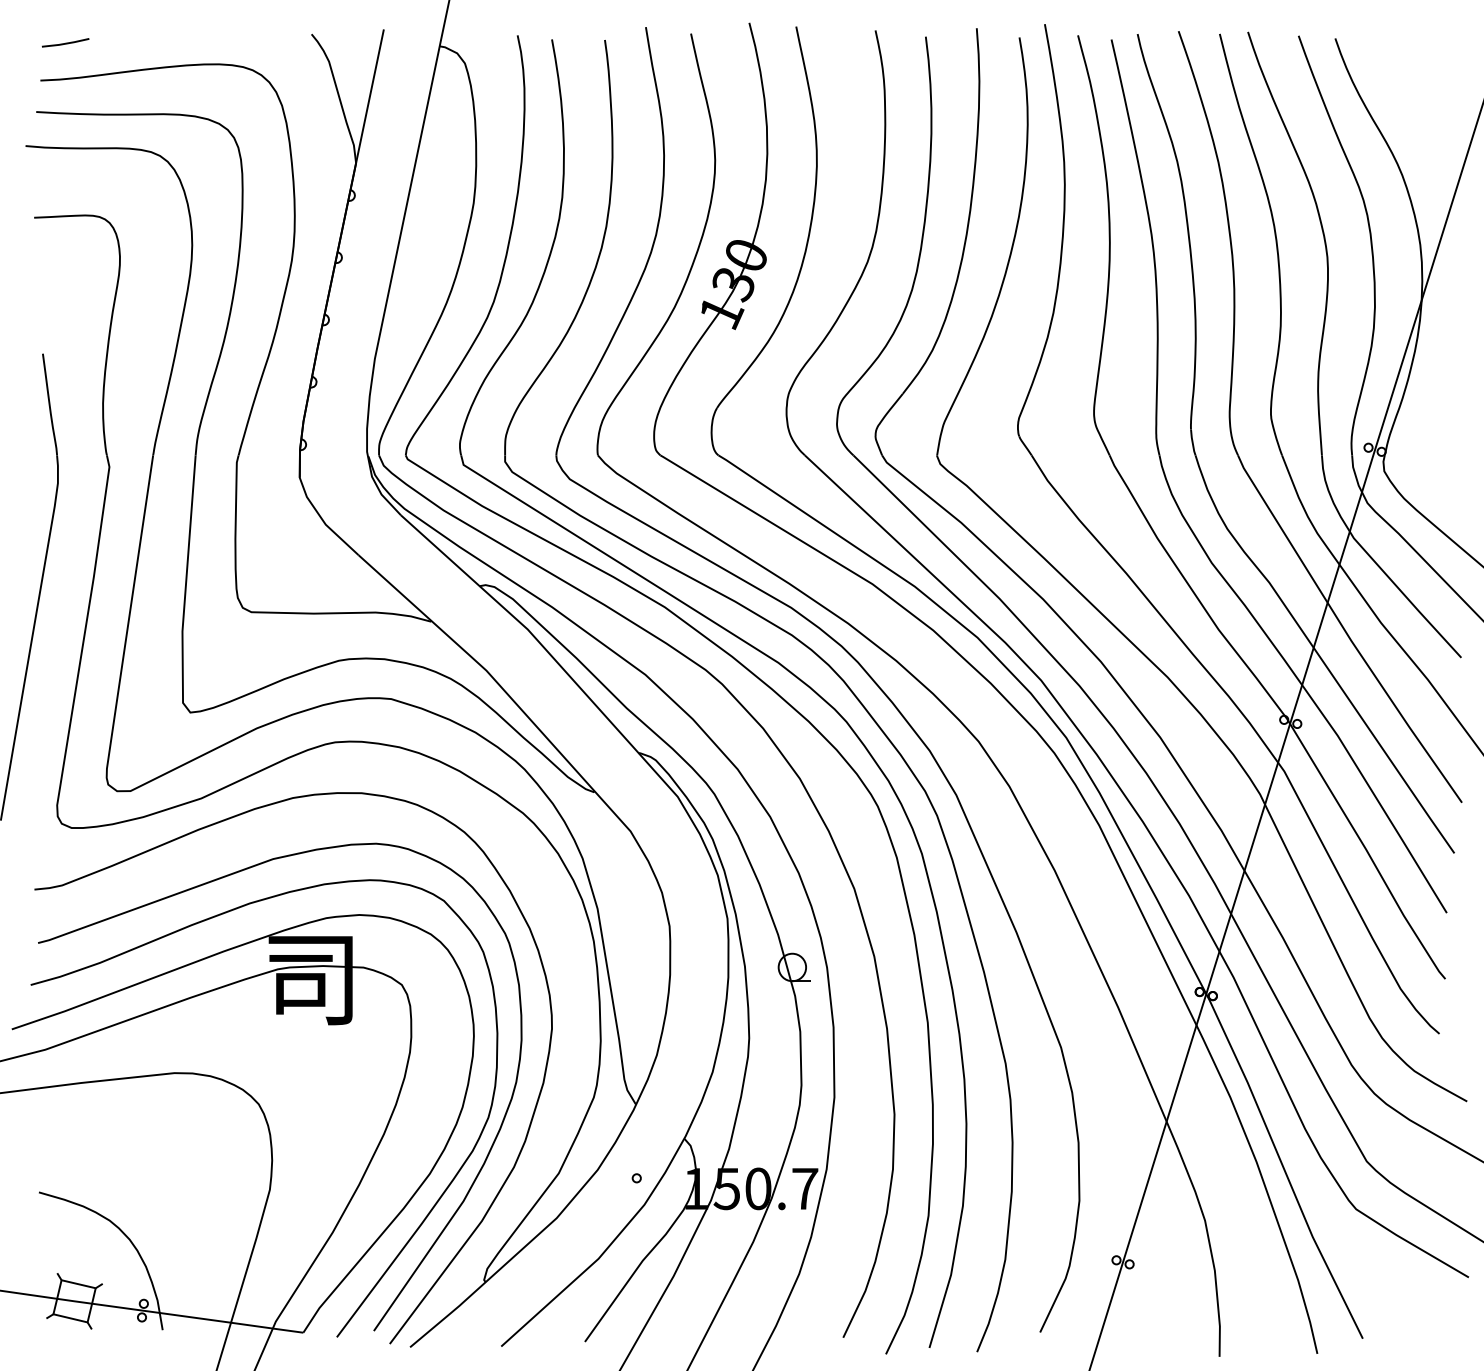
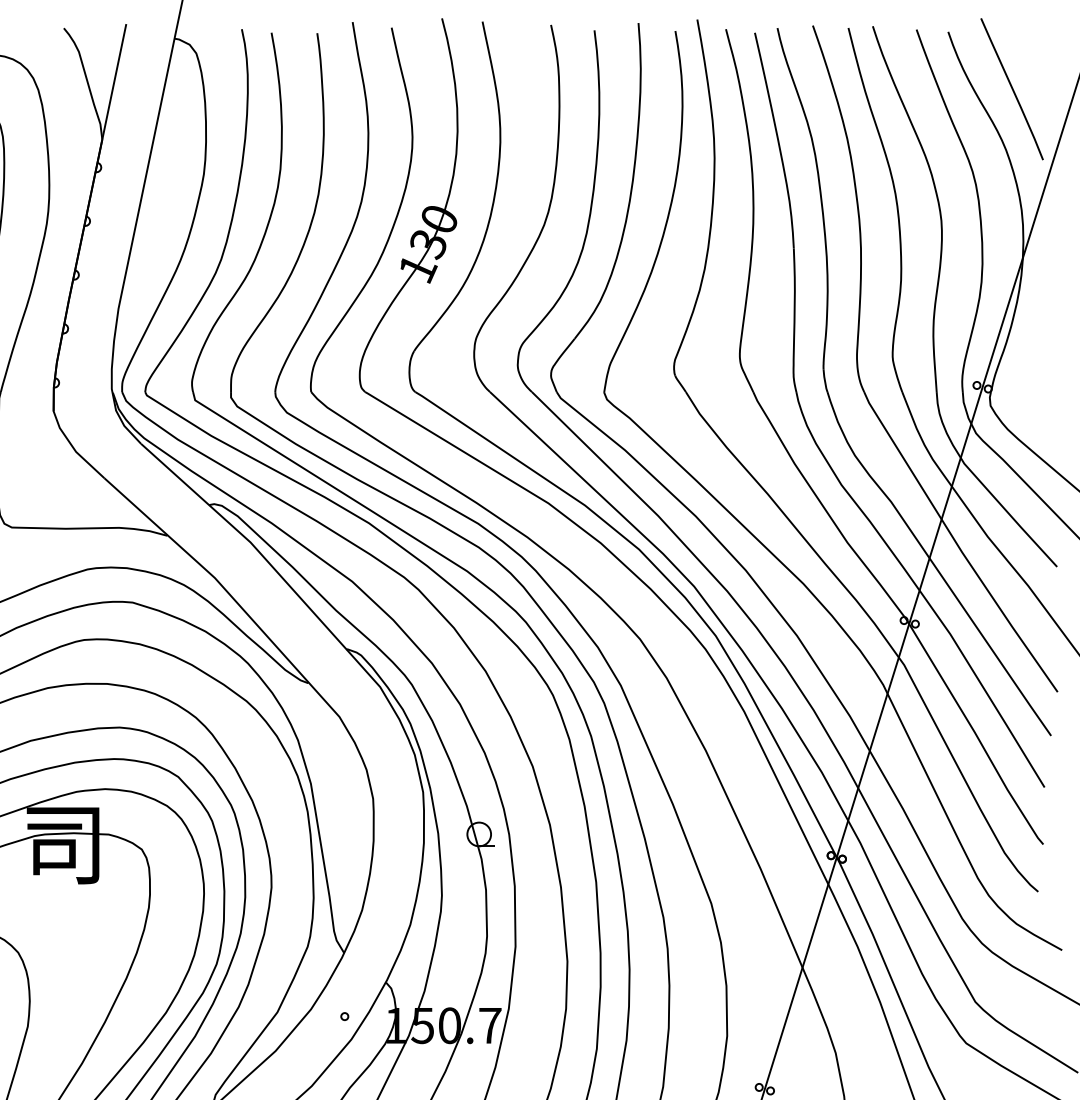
curve: (1408, 104) -> (1011, 88), added

